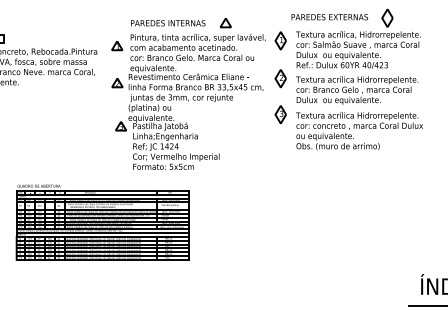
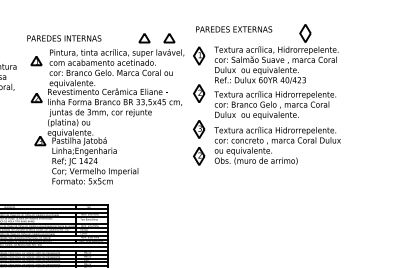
text: (329, 17) -> (233, 29), moved
text: (168, 23) -> (64, 38), moved
part: (250, 23) -> (169, 38), added
part: (280, 141) -> (198, 156), added

